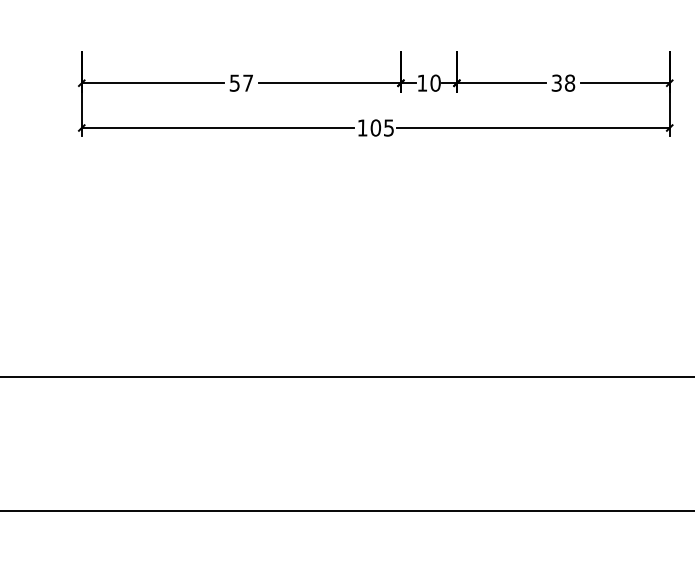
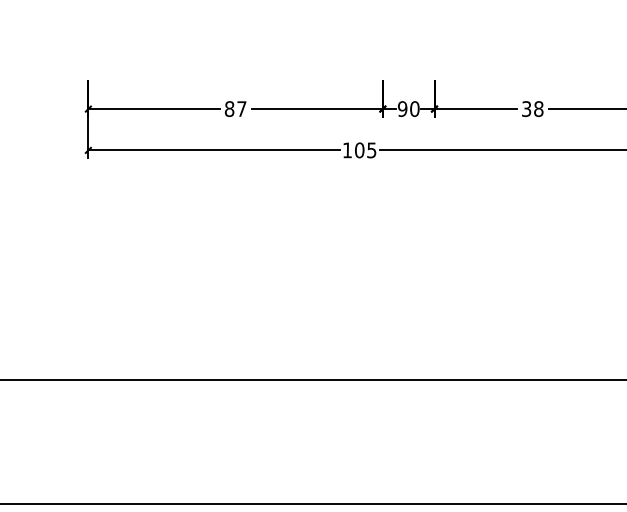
text: (234, 82) -> (229, 108), 57 -> 87
text: (422, 82) -> (402, 108), 10 -> 90

